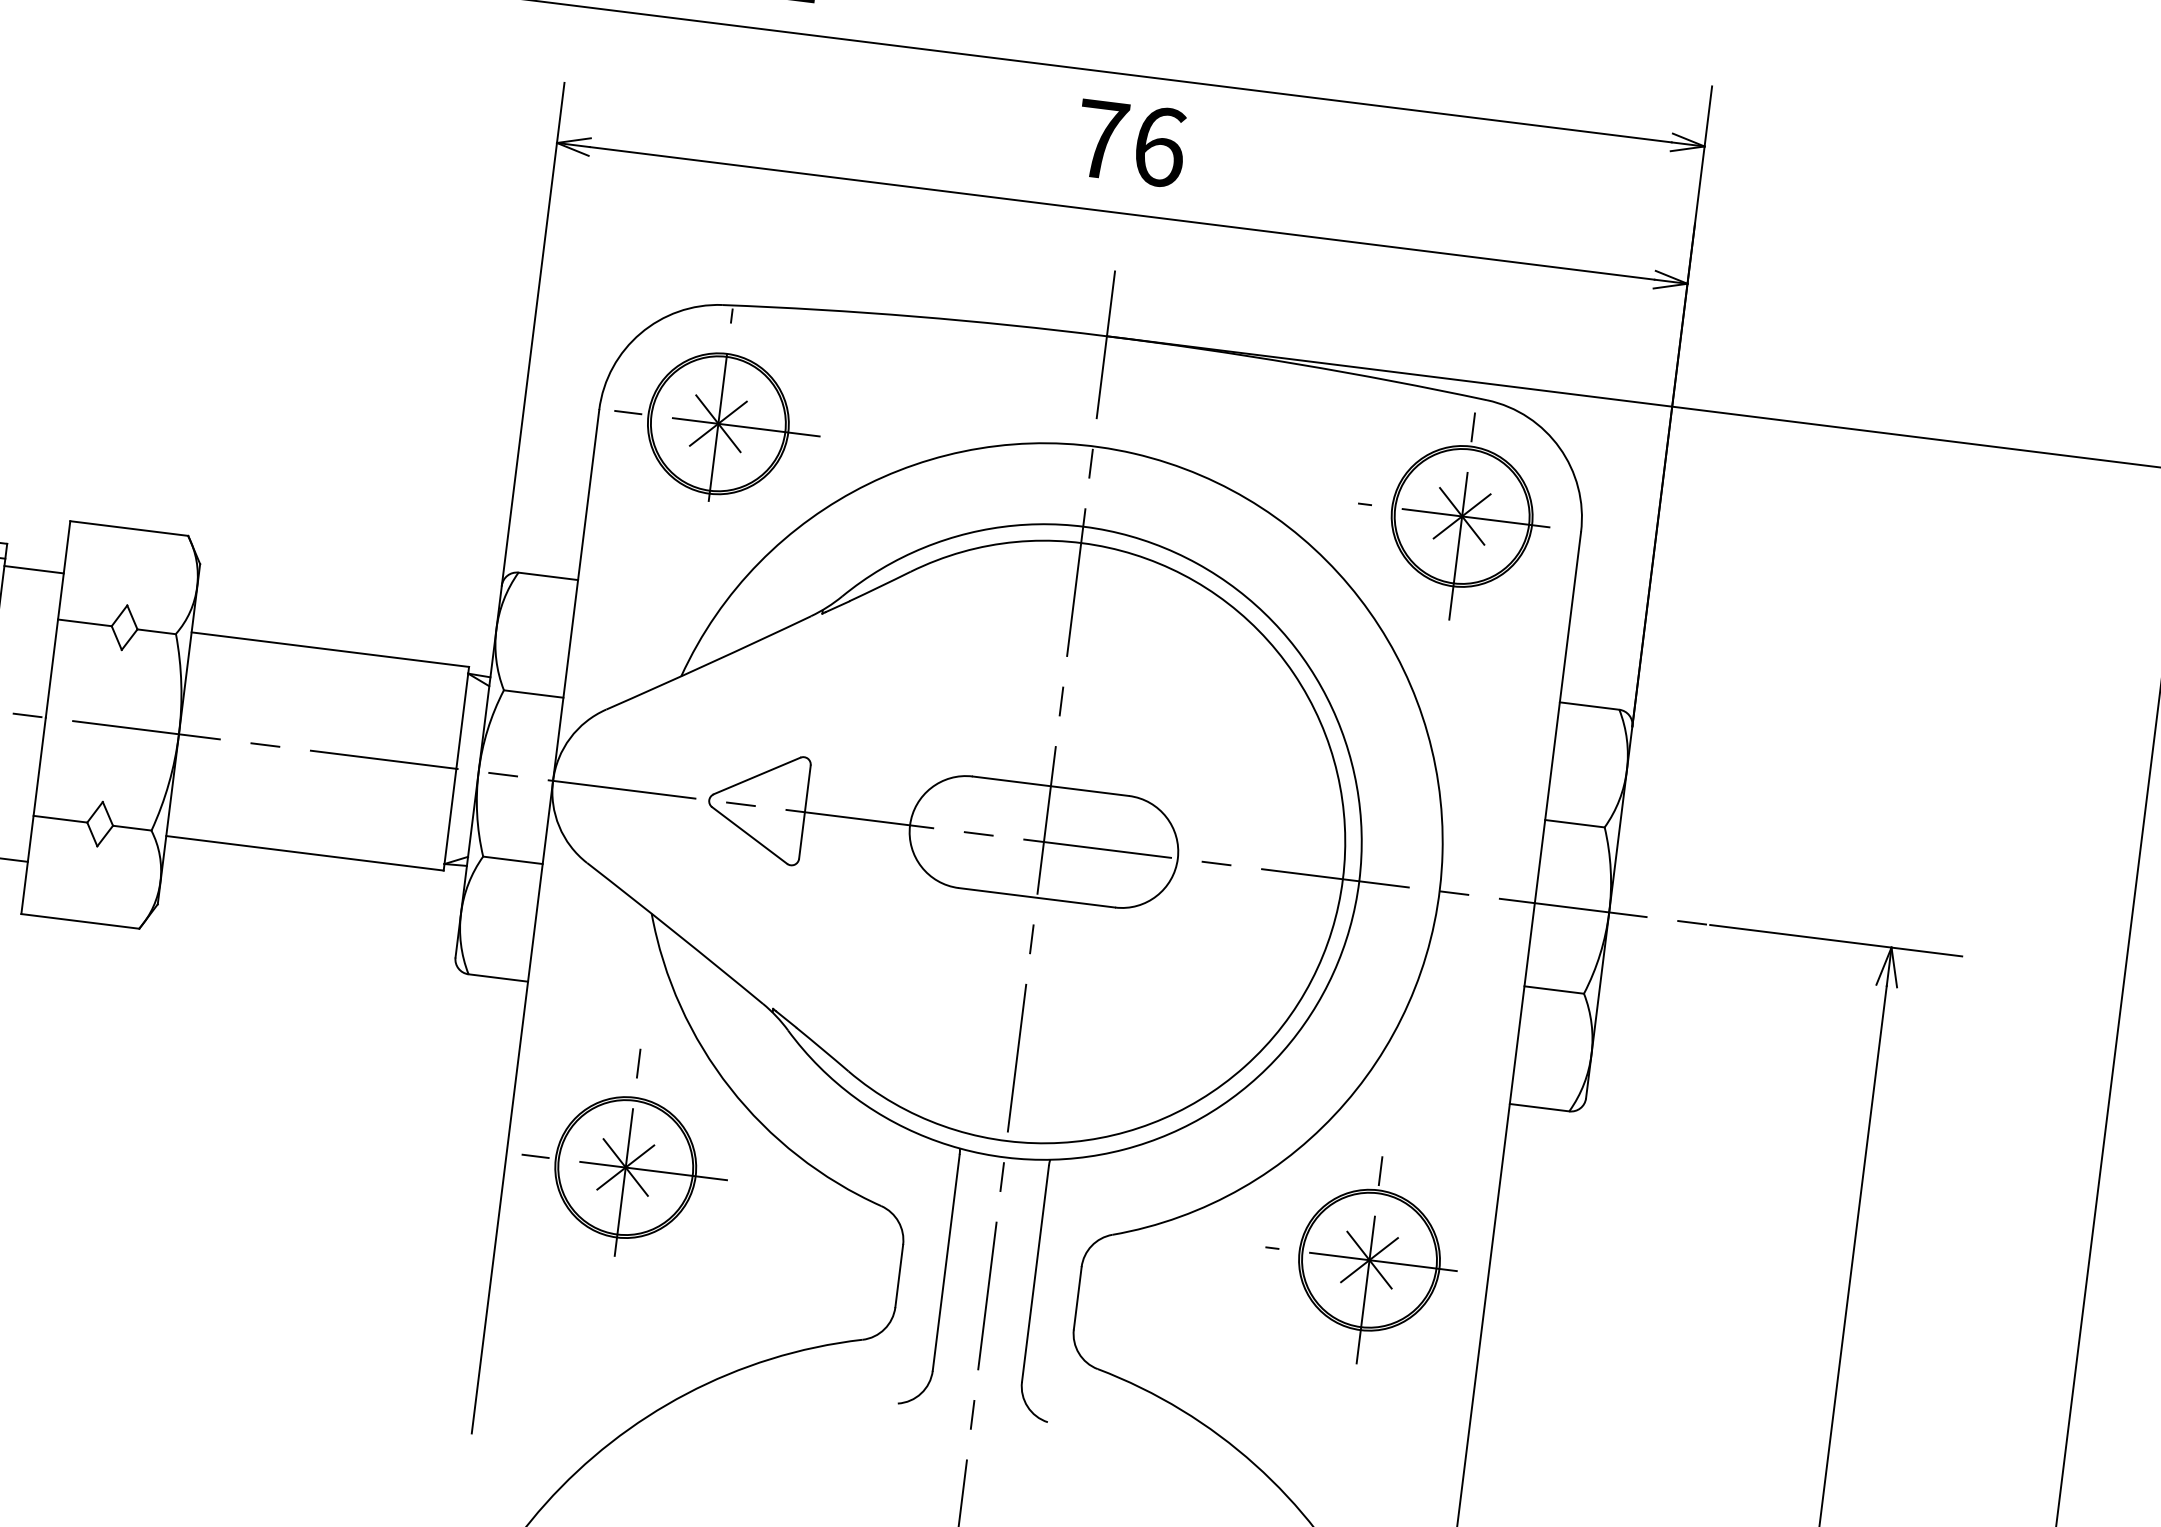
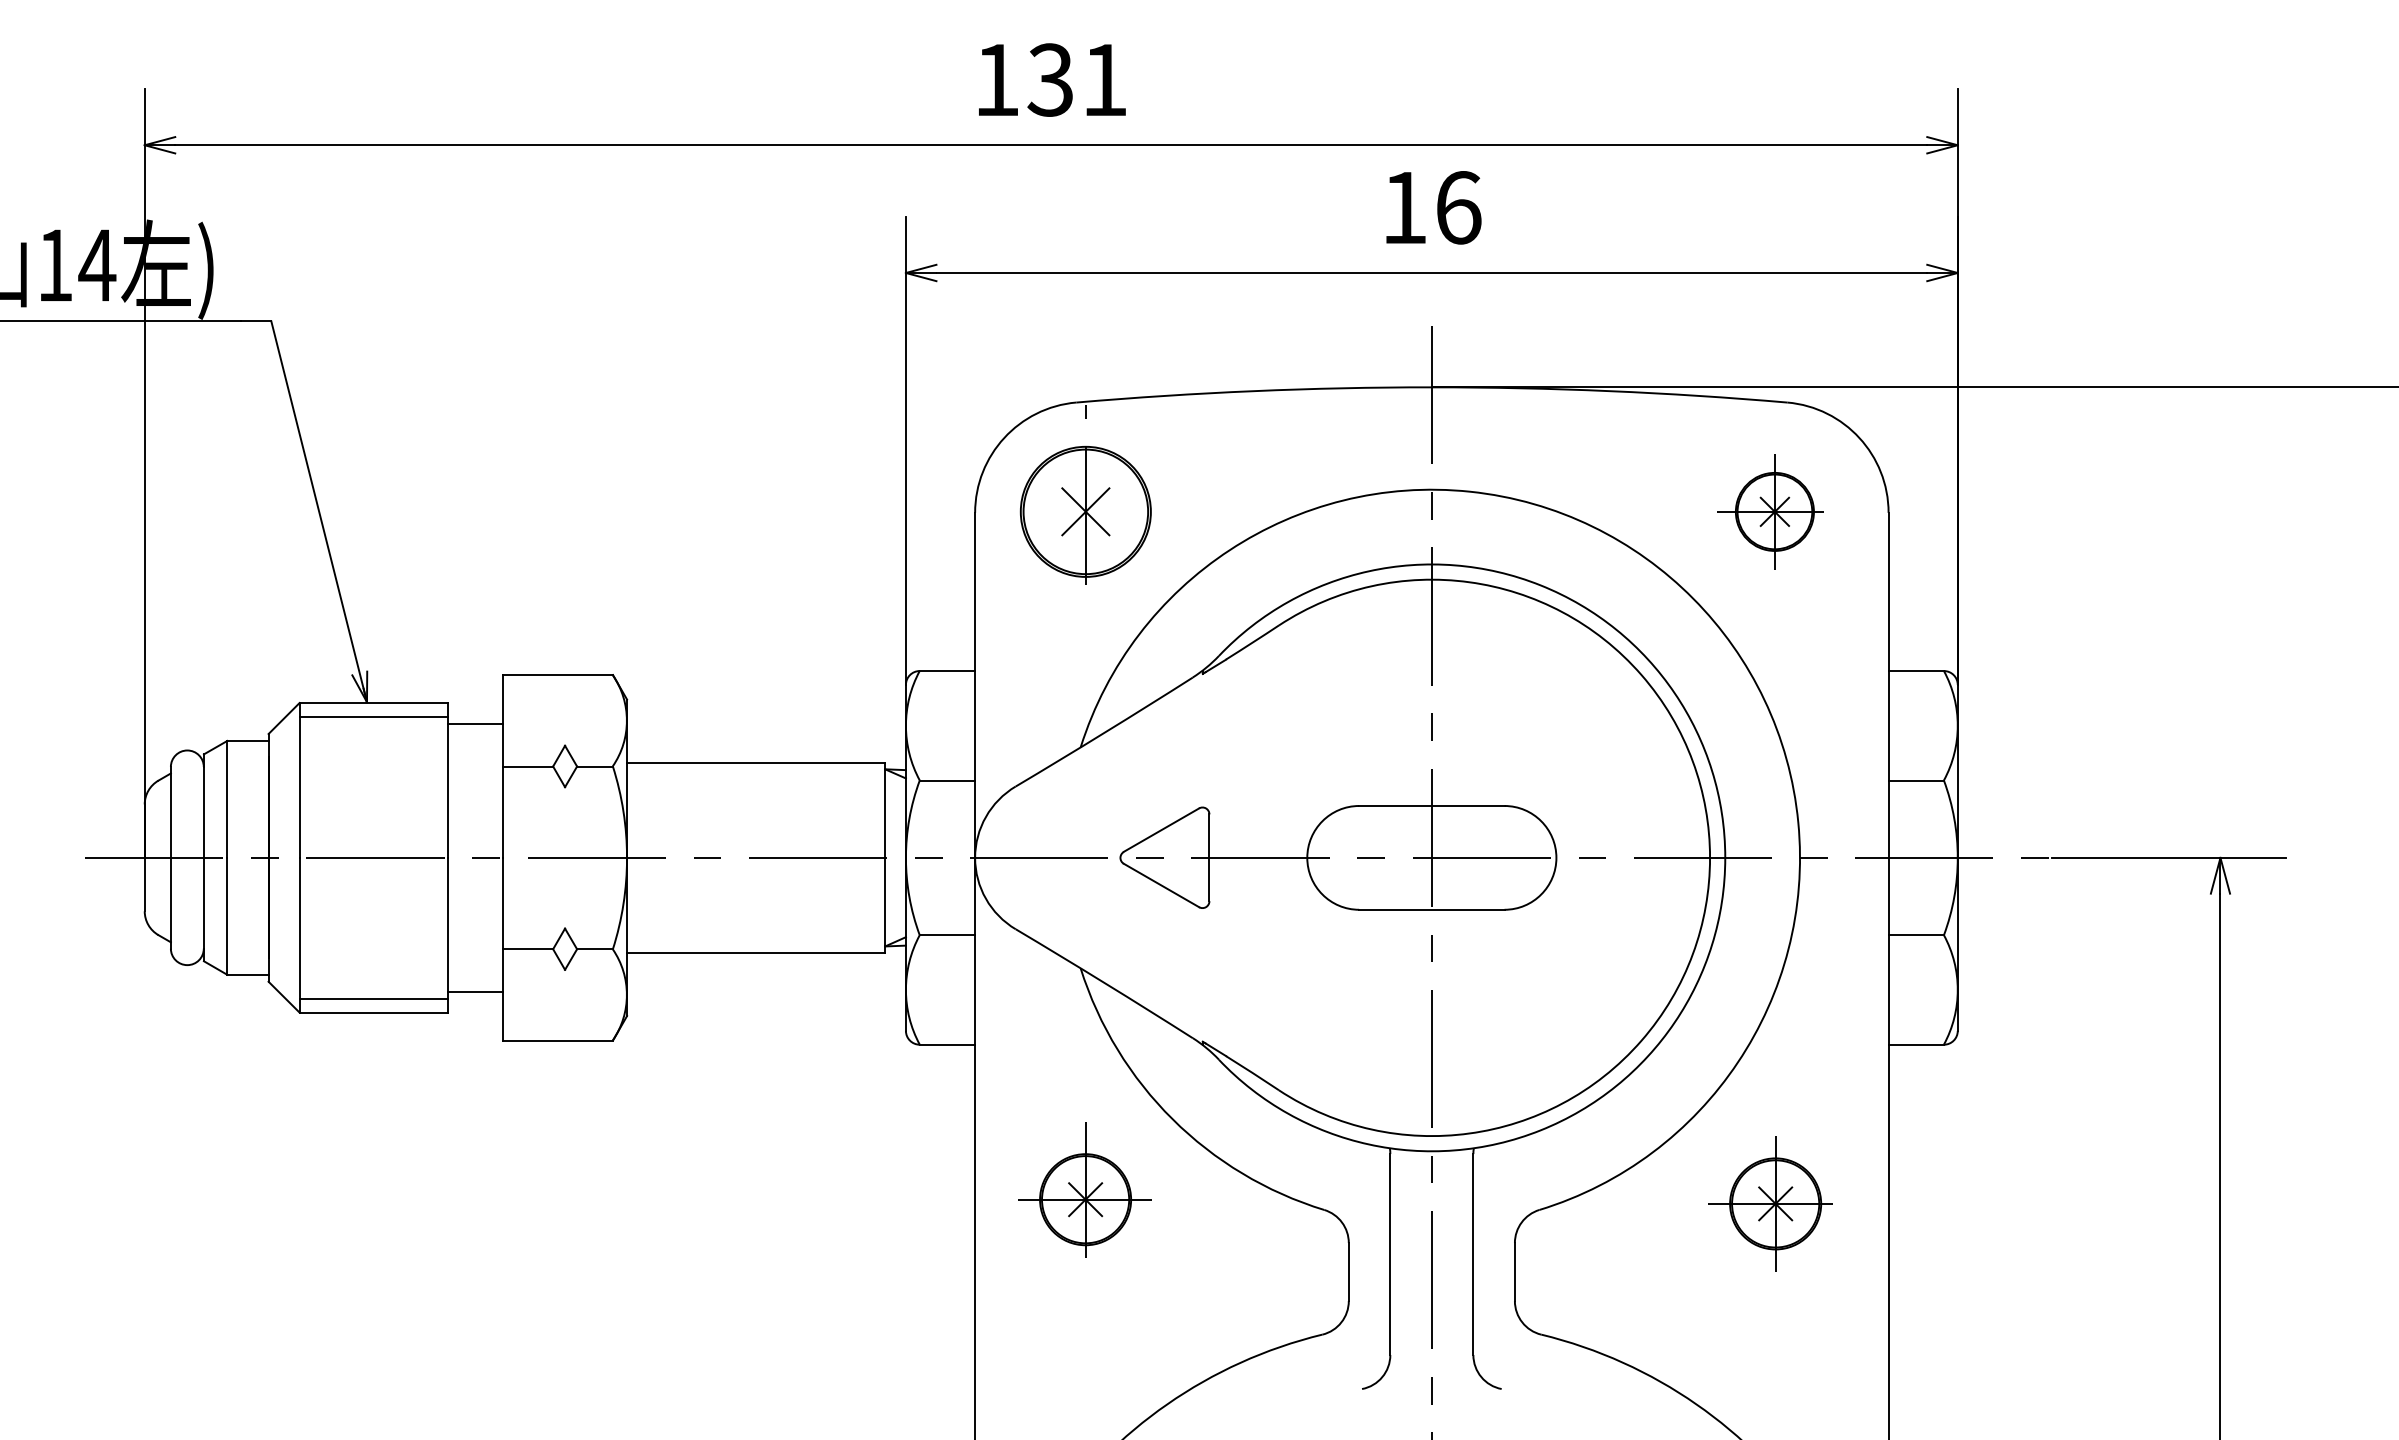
text: (1101, 139) -> (1404, 207), 76 -> 16
line: (716, 423) -> (1084, 511), removed
part: (1454, 515) -> (1770, 511), size x0.6
part: (626, 1151) -> (1084, 1189), size x0.7
part: (1361, 1258) -> (1770, 1203), size x0.7

